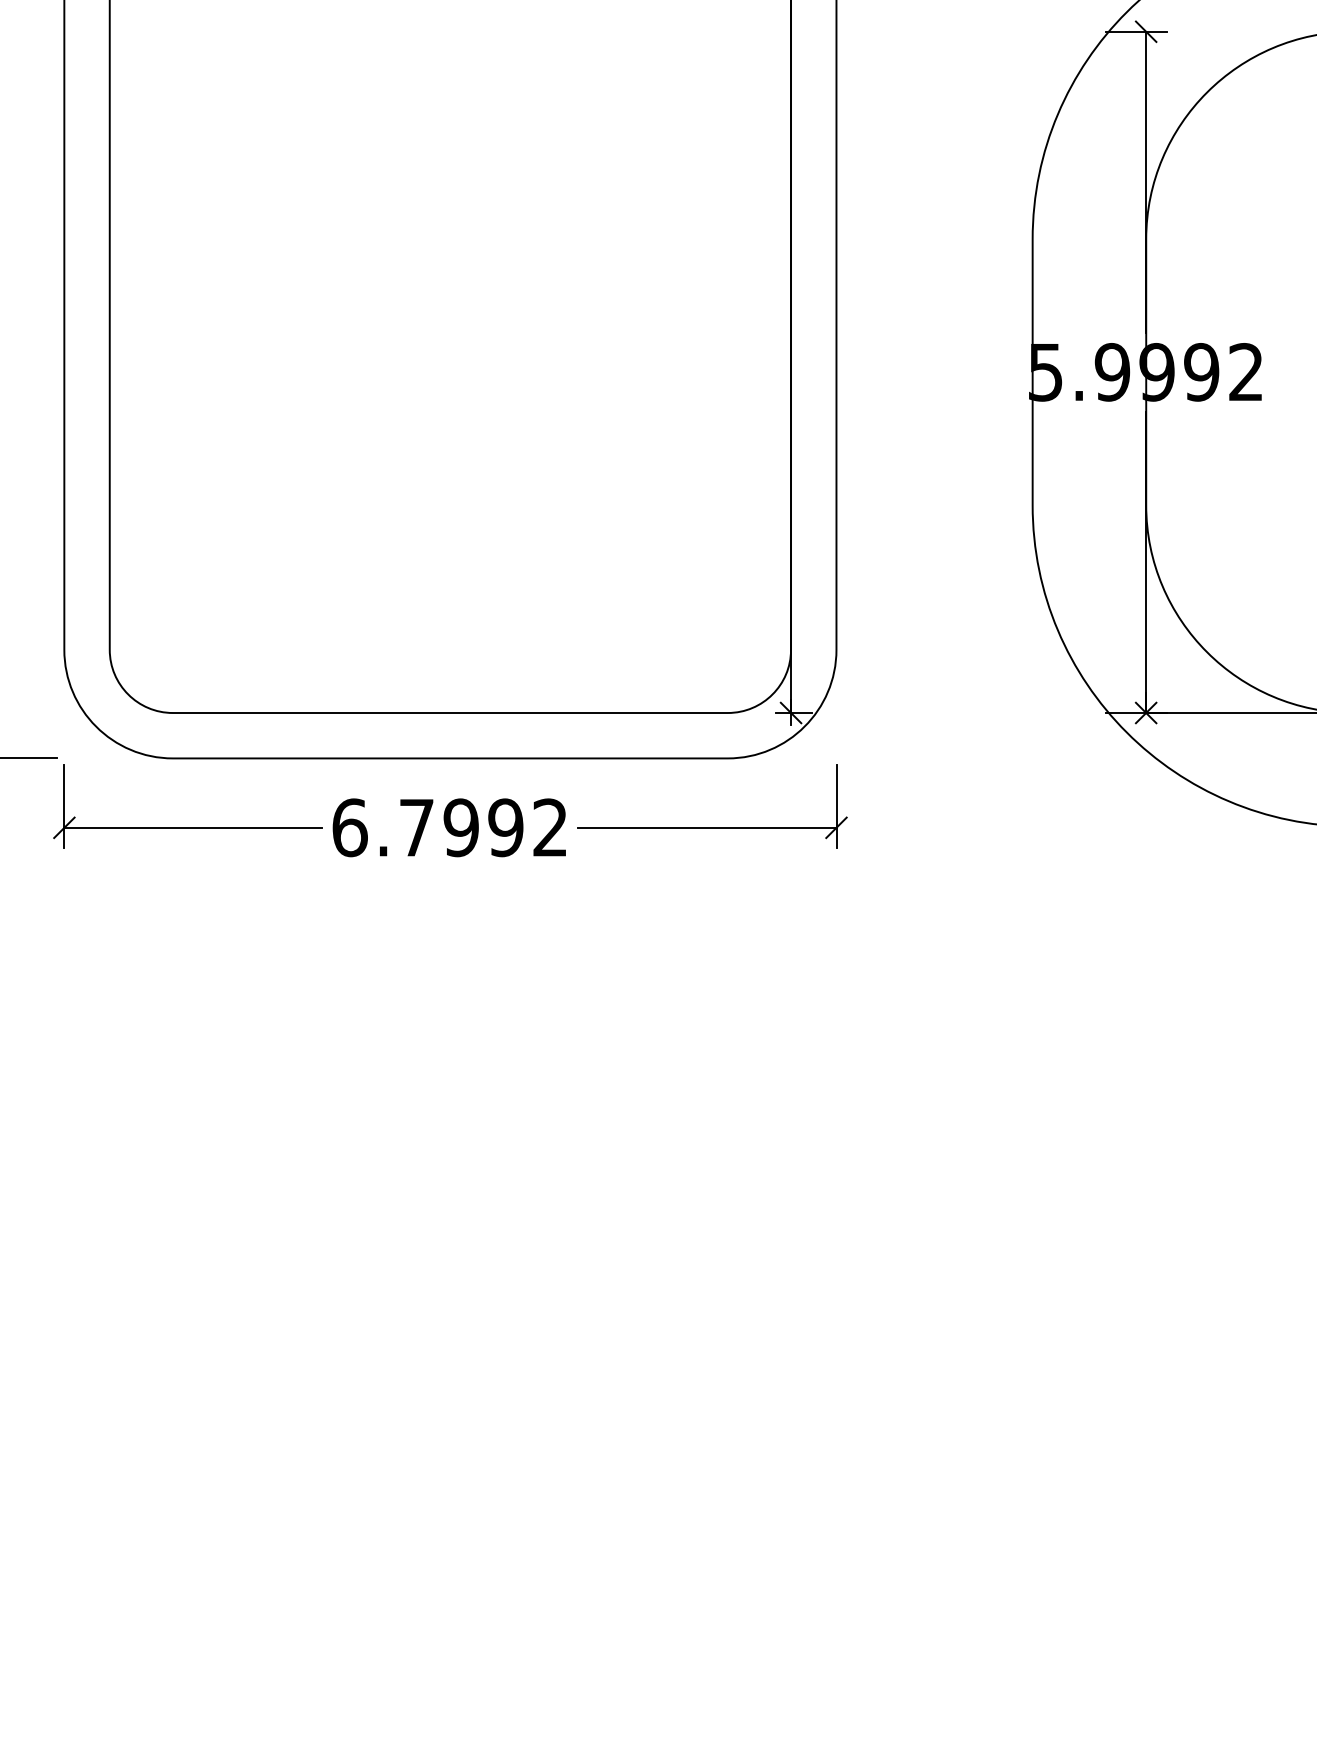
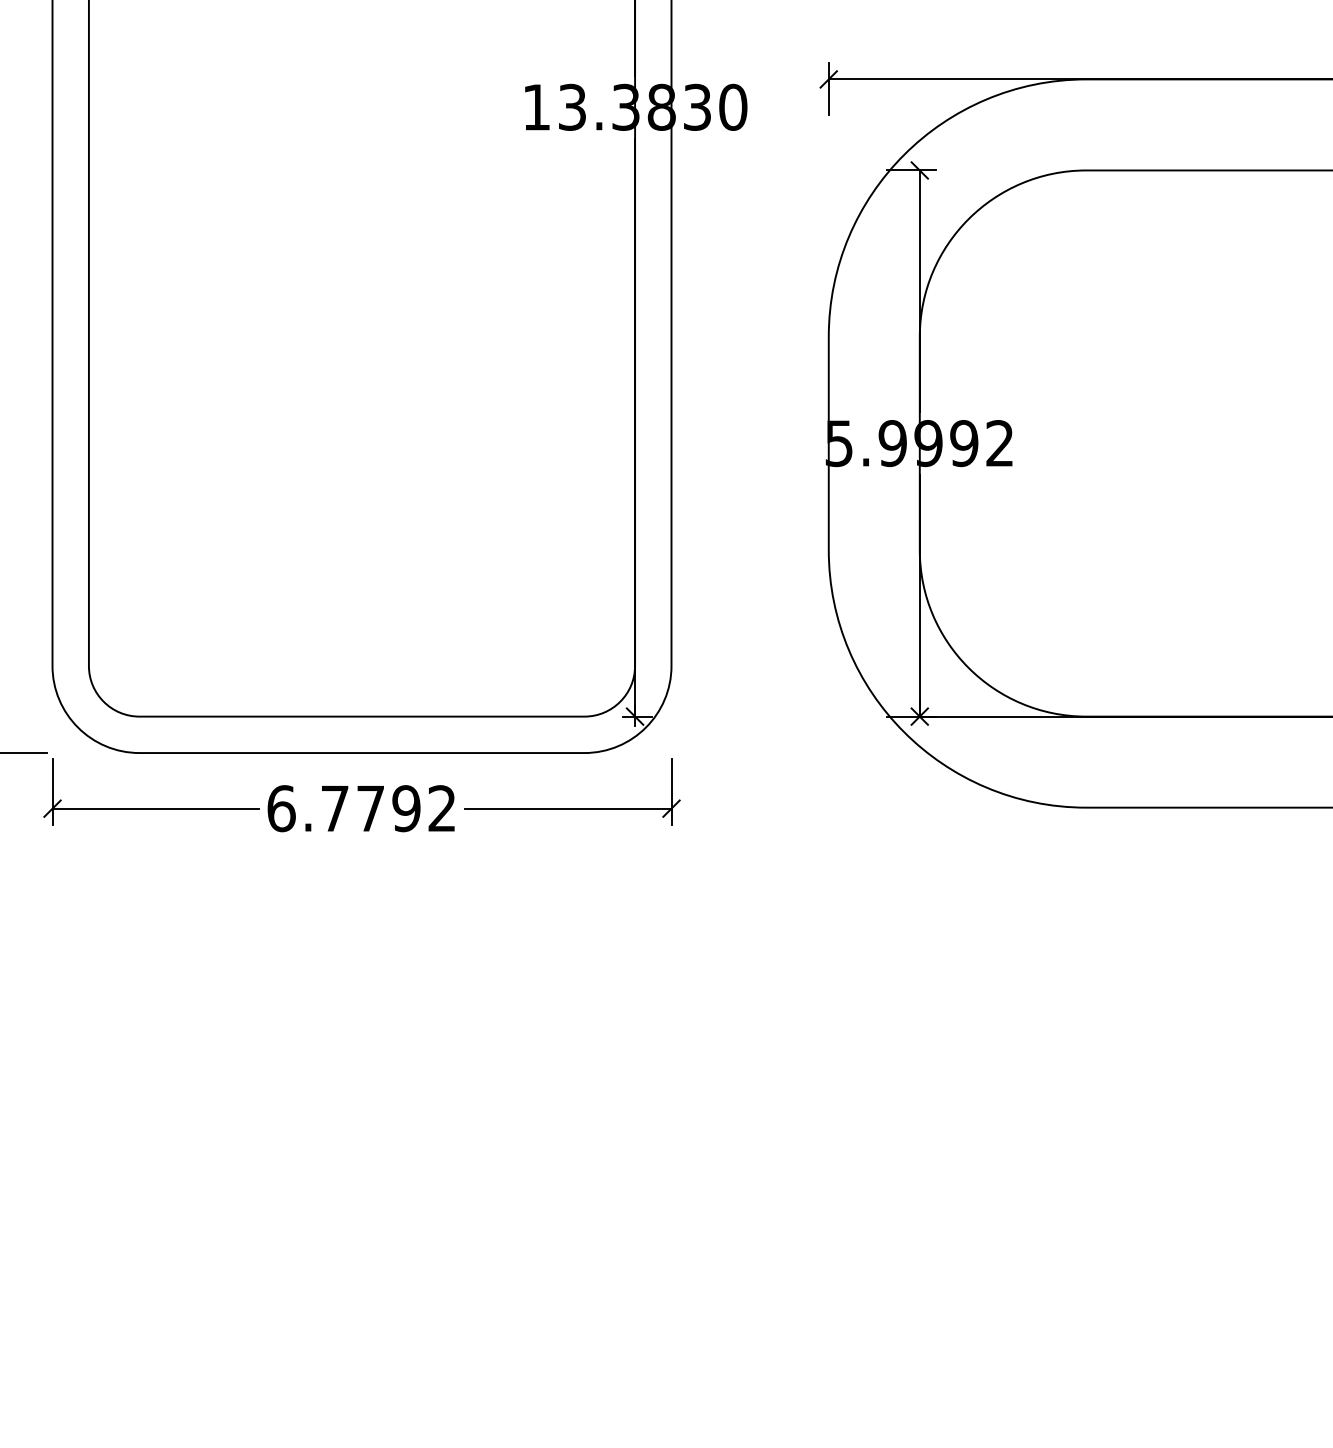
text: (460, 827) -> (370, 808), 6.7992 -> 6.7792

